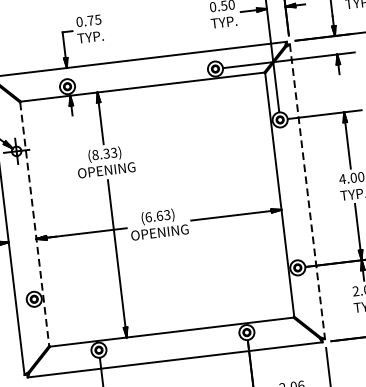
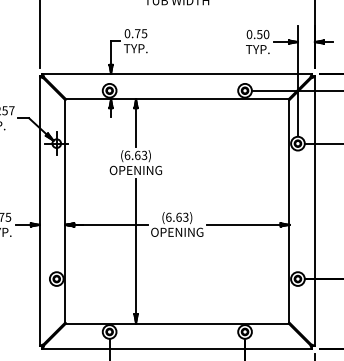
text: (100, 153) -> (132, 154), (8.33) -> (6.63)
line: (307, 191) -> (314, 211), dashed -> solid
line: (35, 224) -> (65, 211), dashed -> solid

